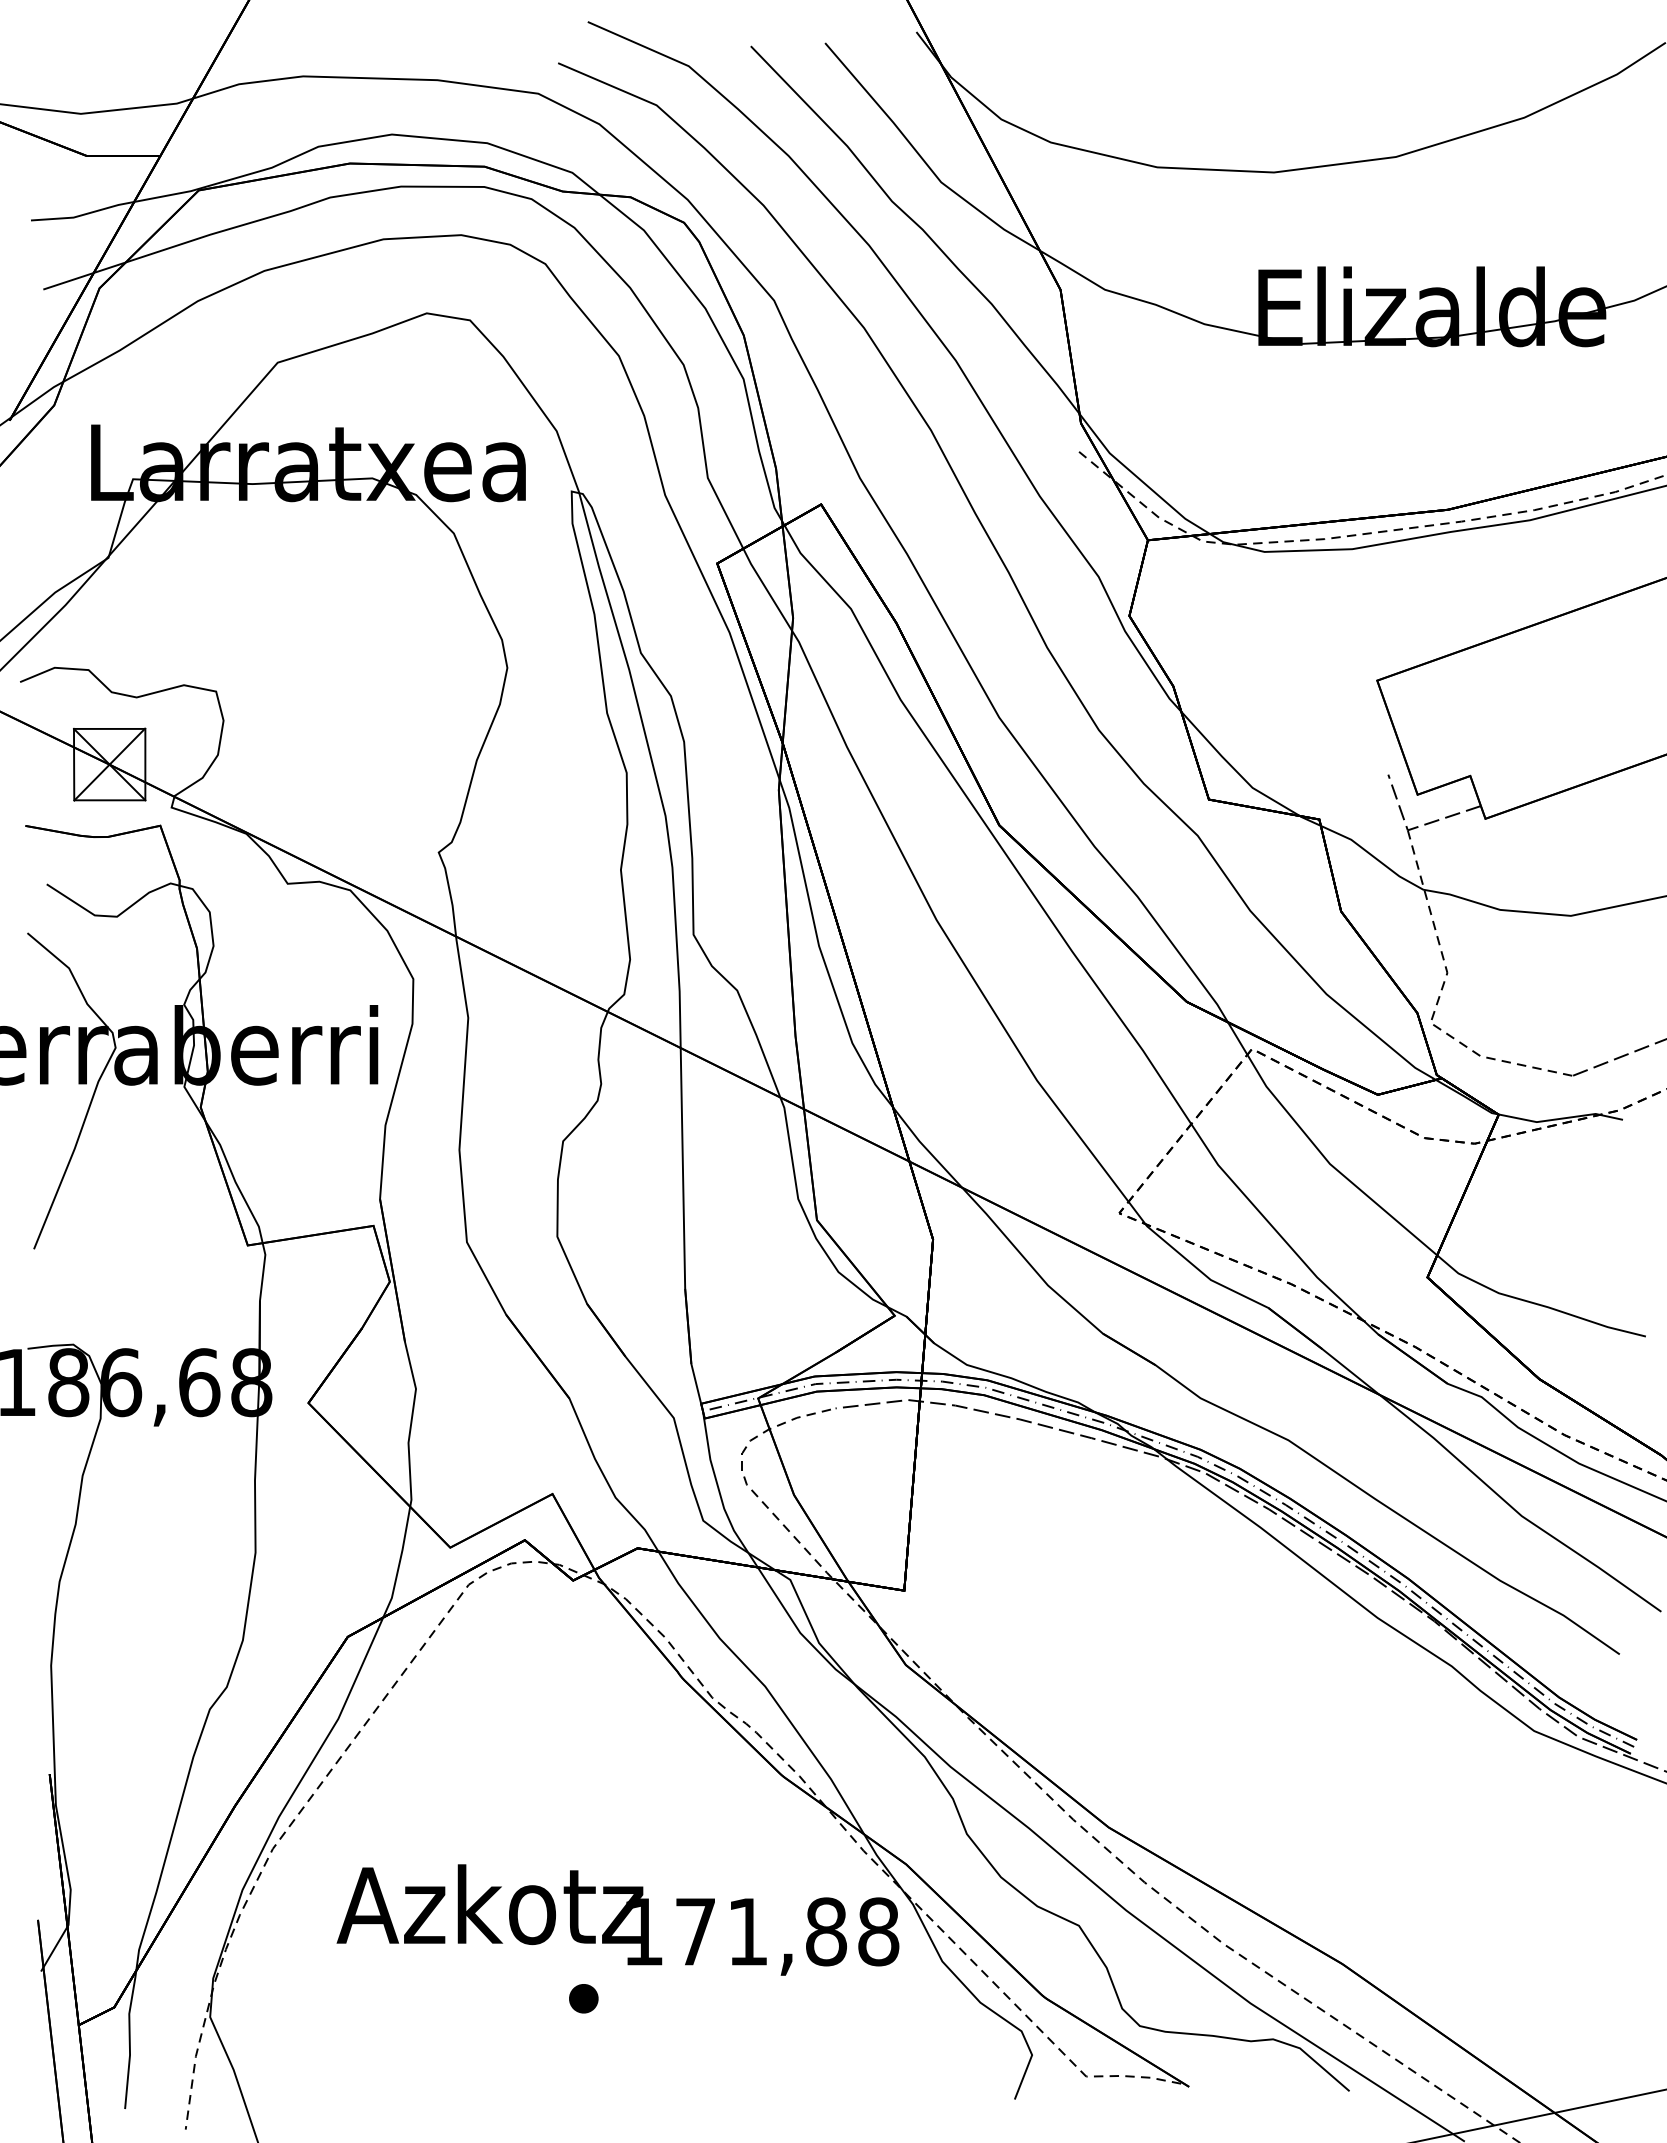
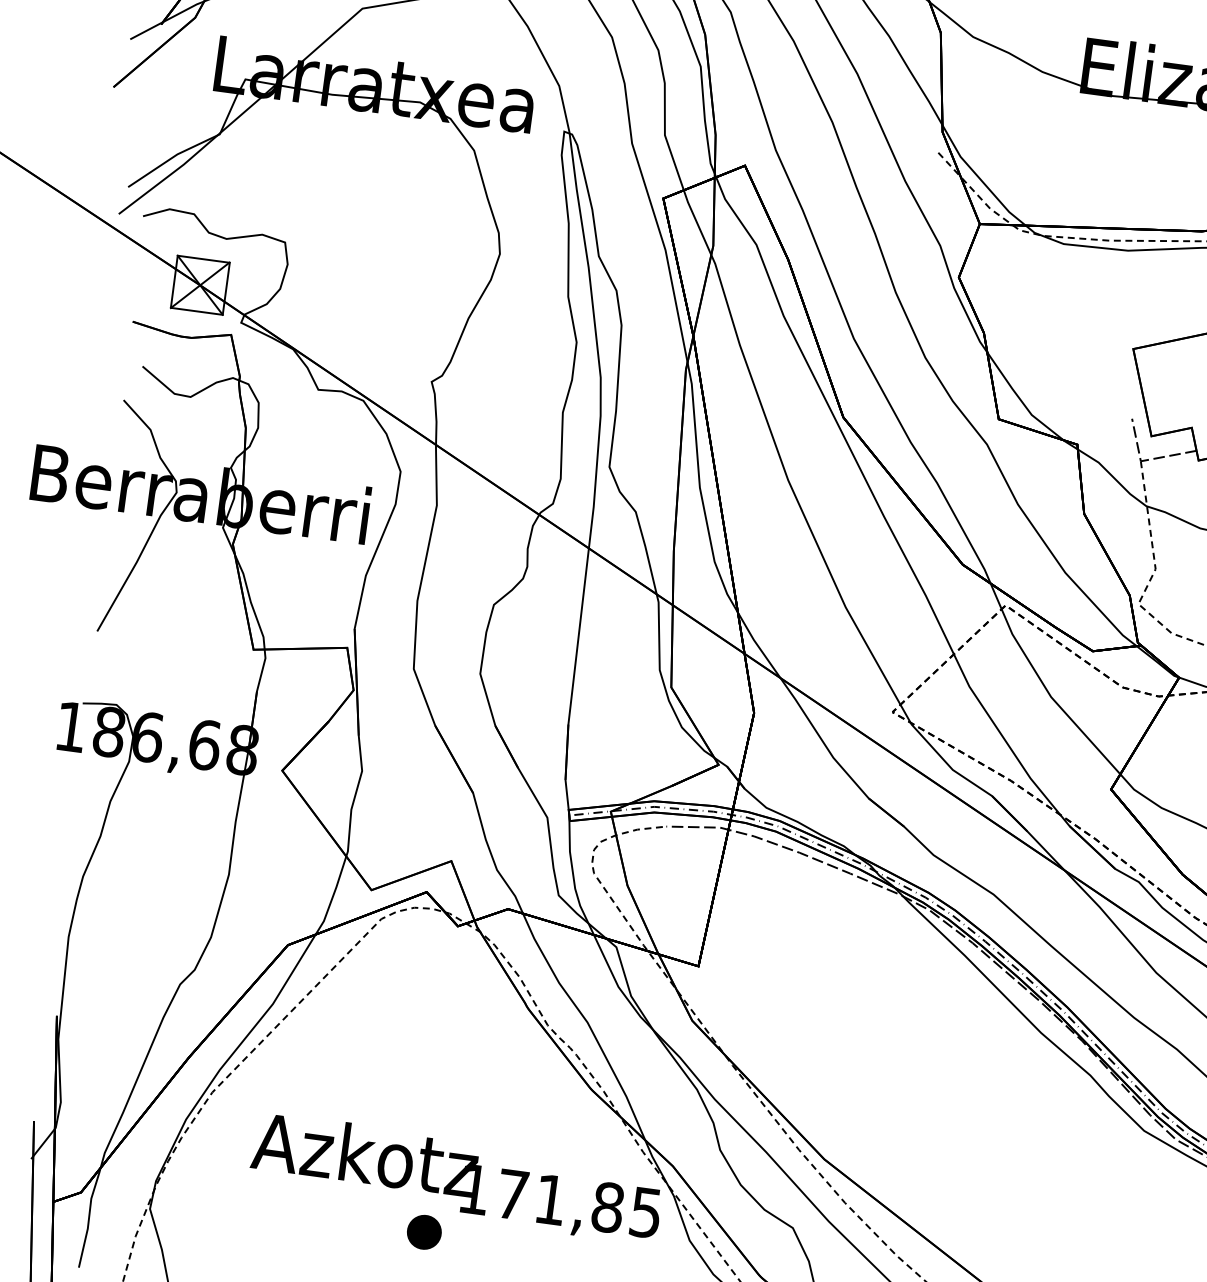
text: (878, 1931) -> (646, 1212), 171,88 -> 171,85
part: (583, 1998) -> (424, 1232), size x1.6

